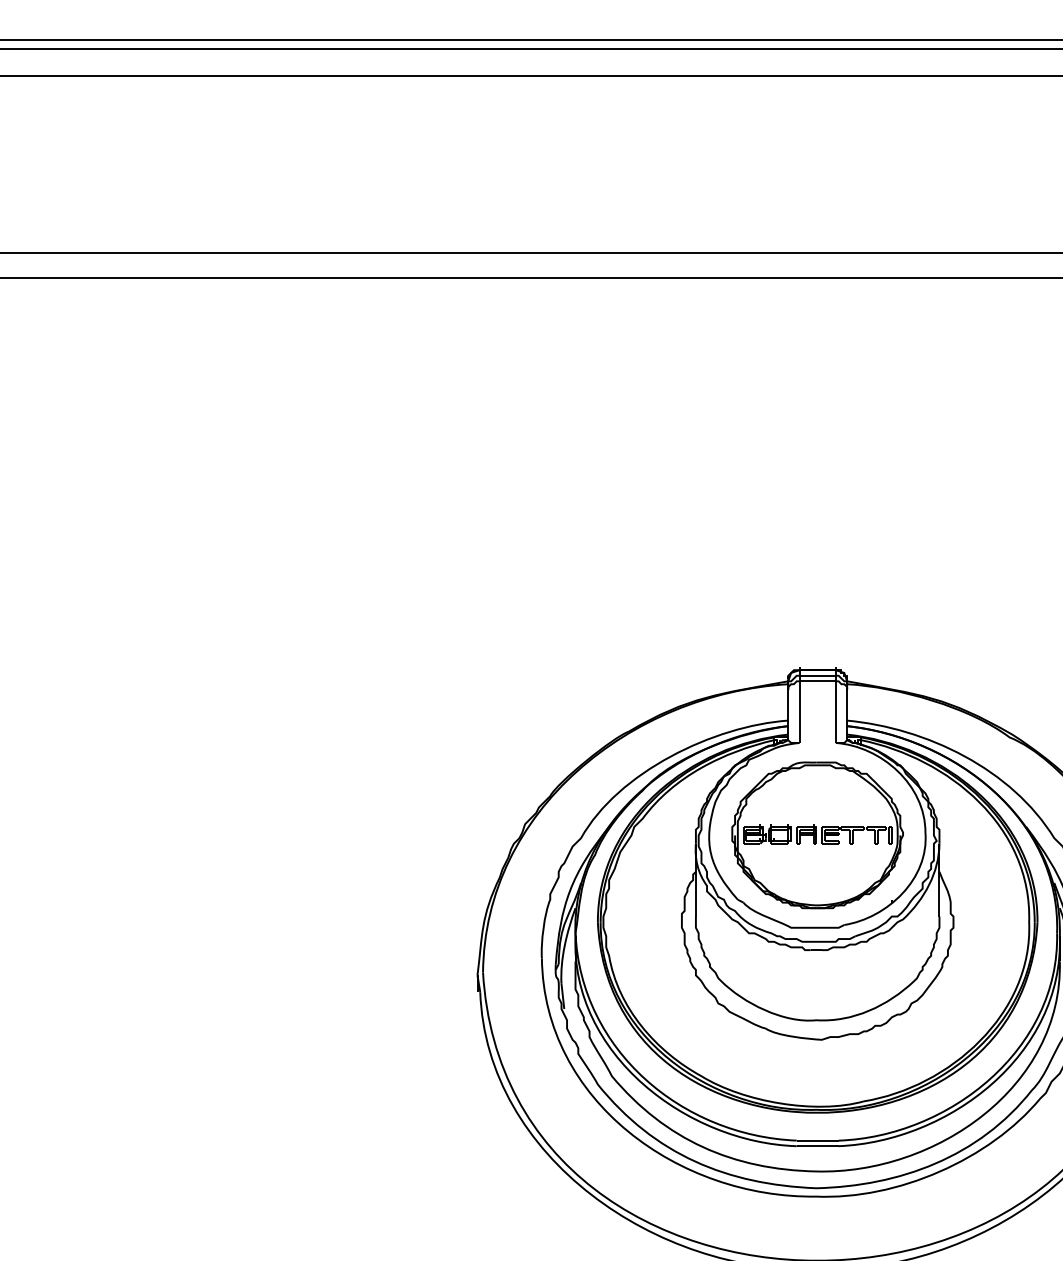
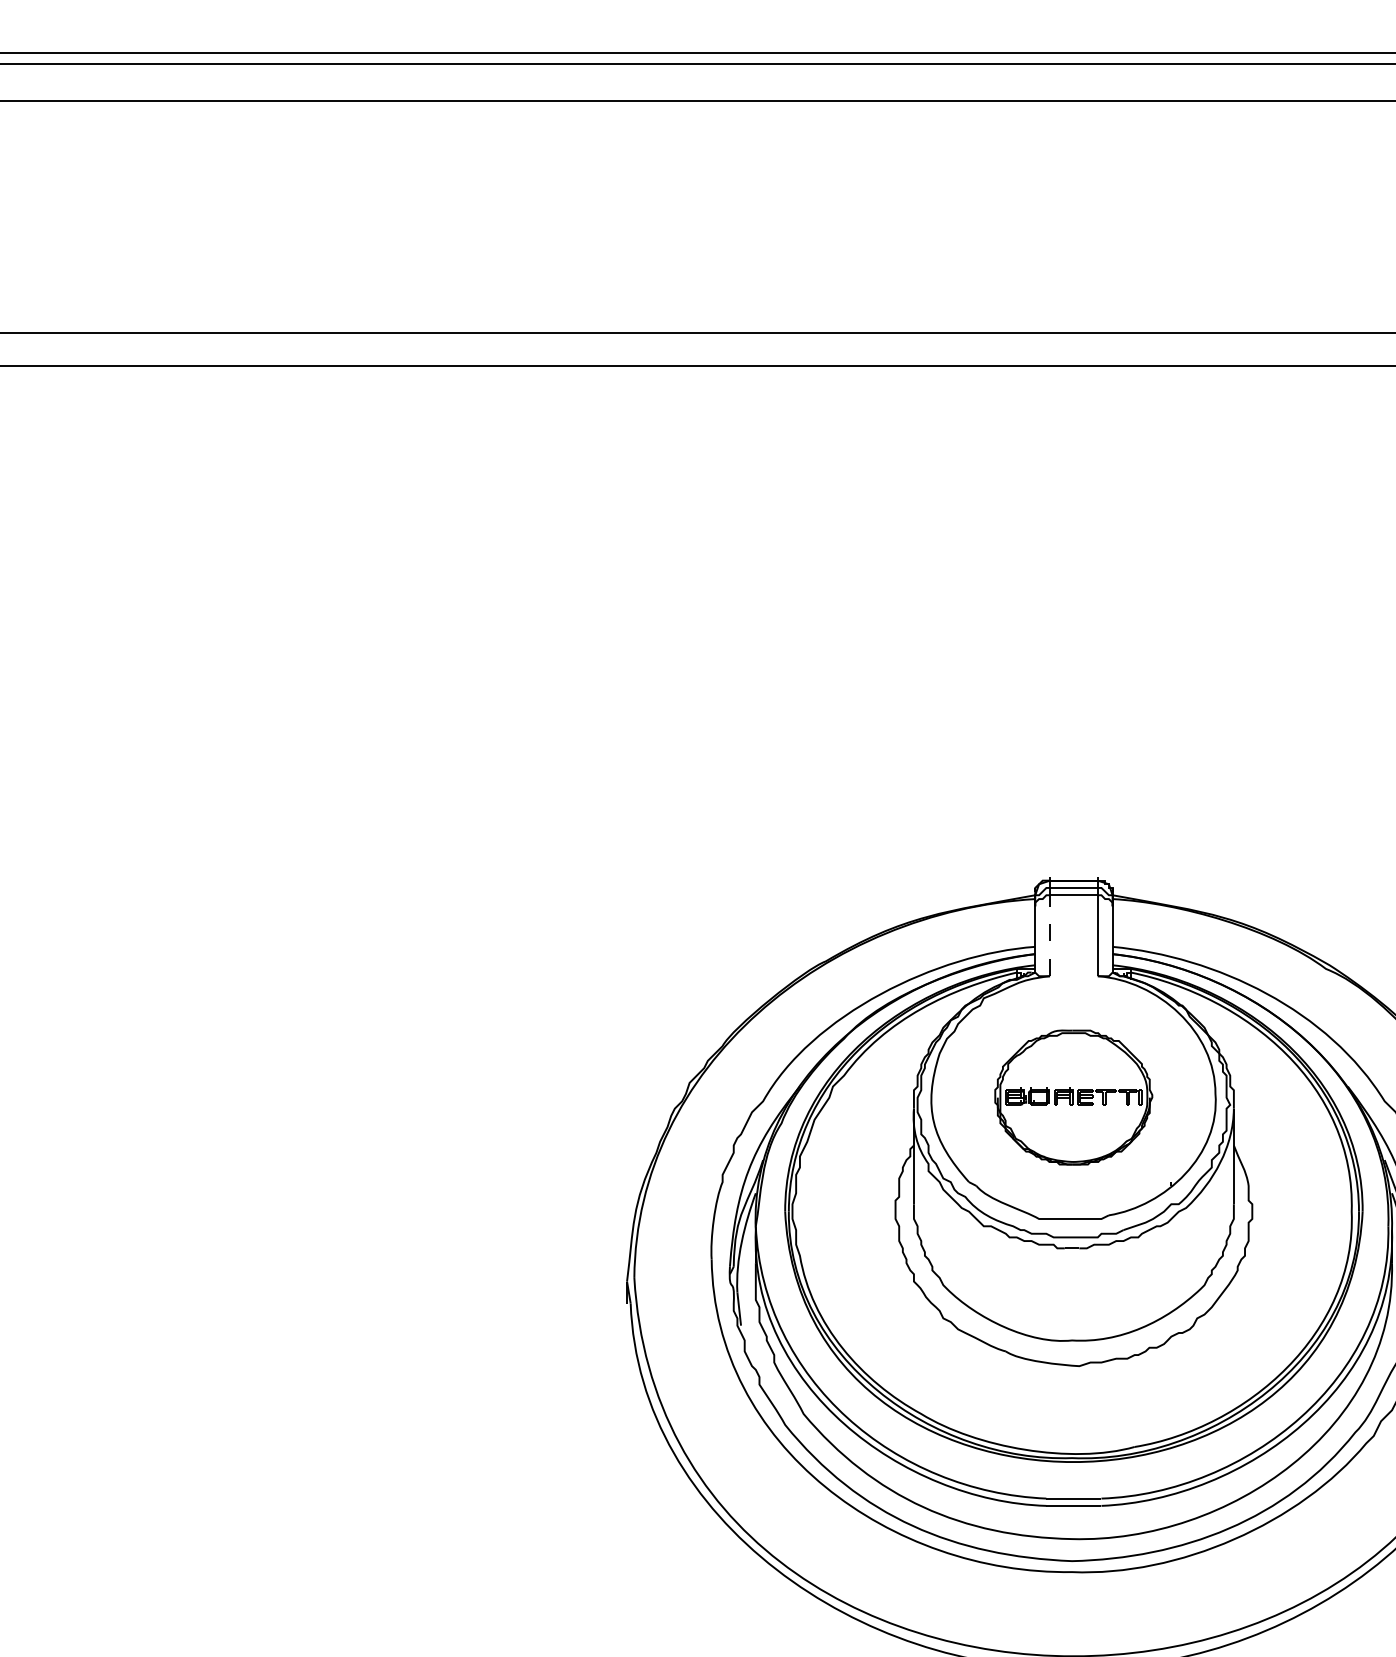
line: (799, 711) -> (1050, 935), solid -> dashed
part: (817, 835) -> (1073, 1097), size x0.7

